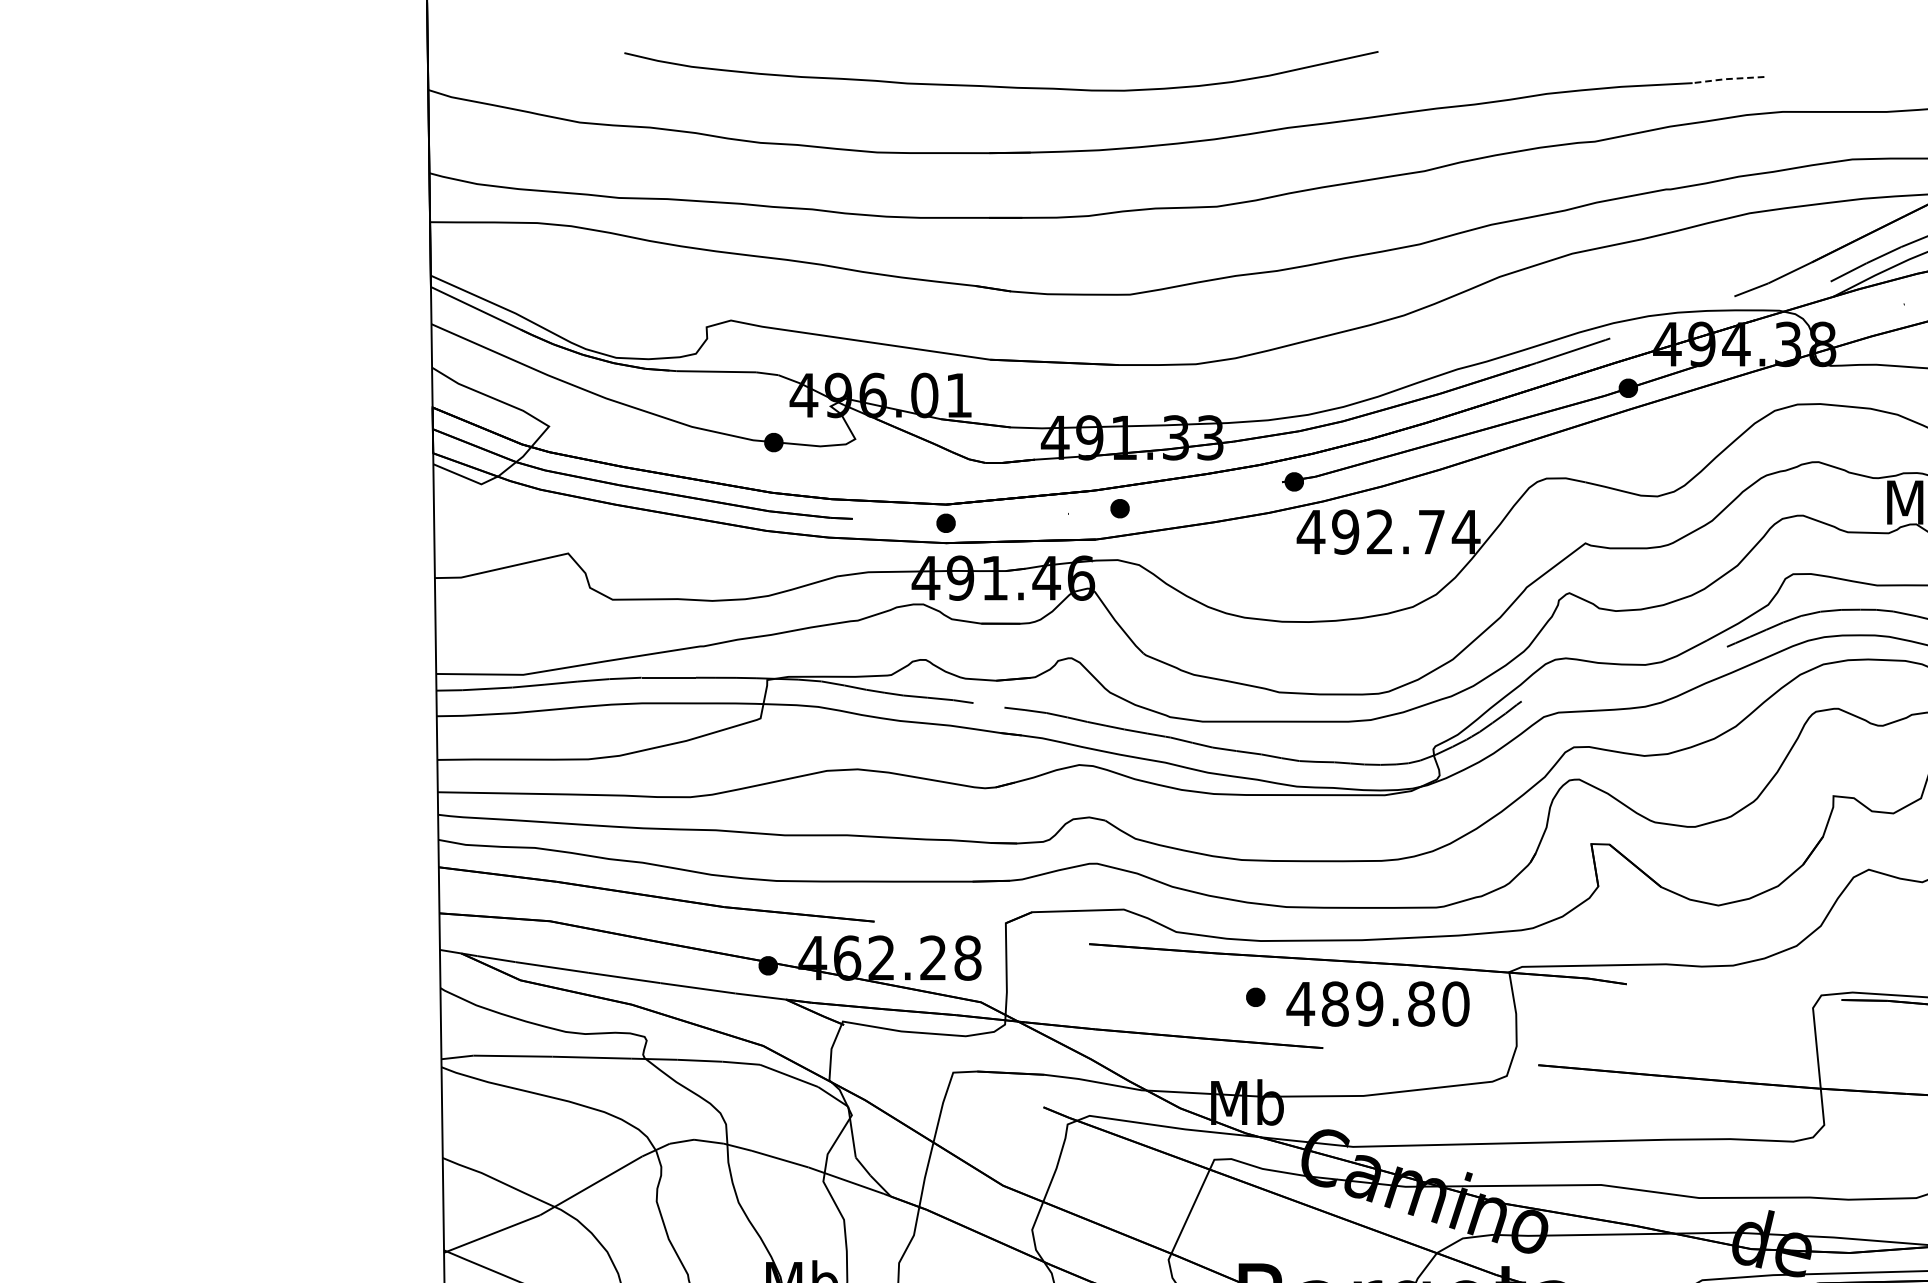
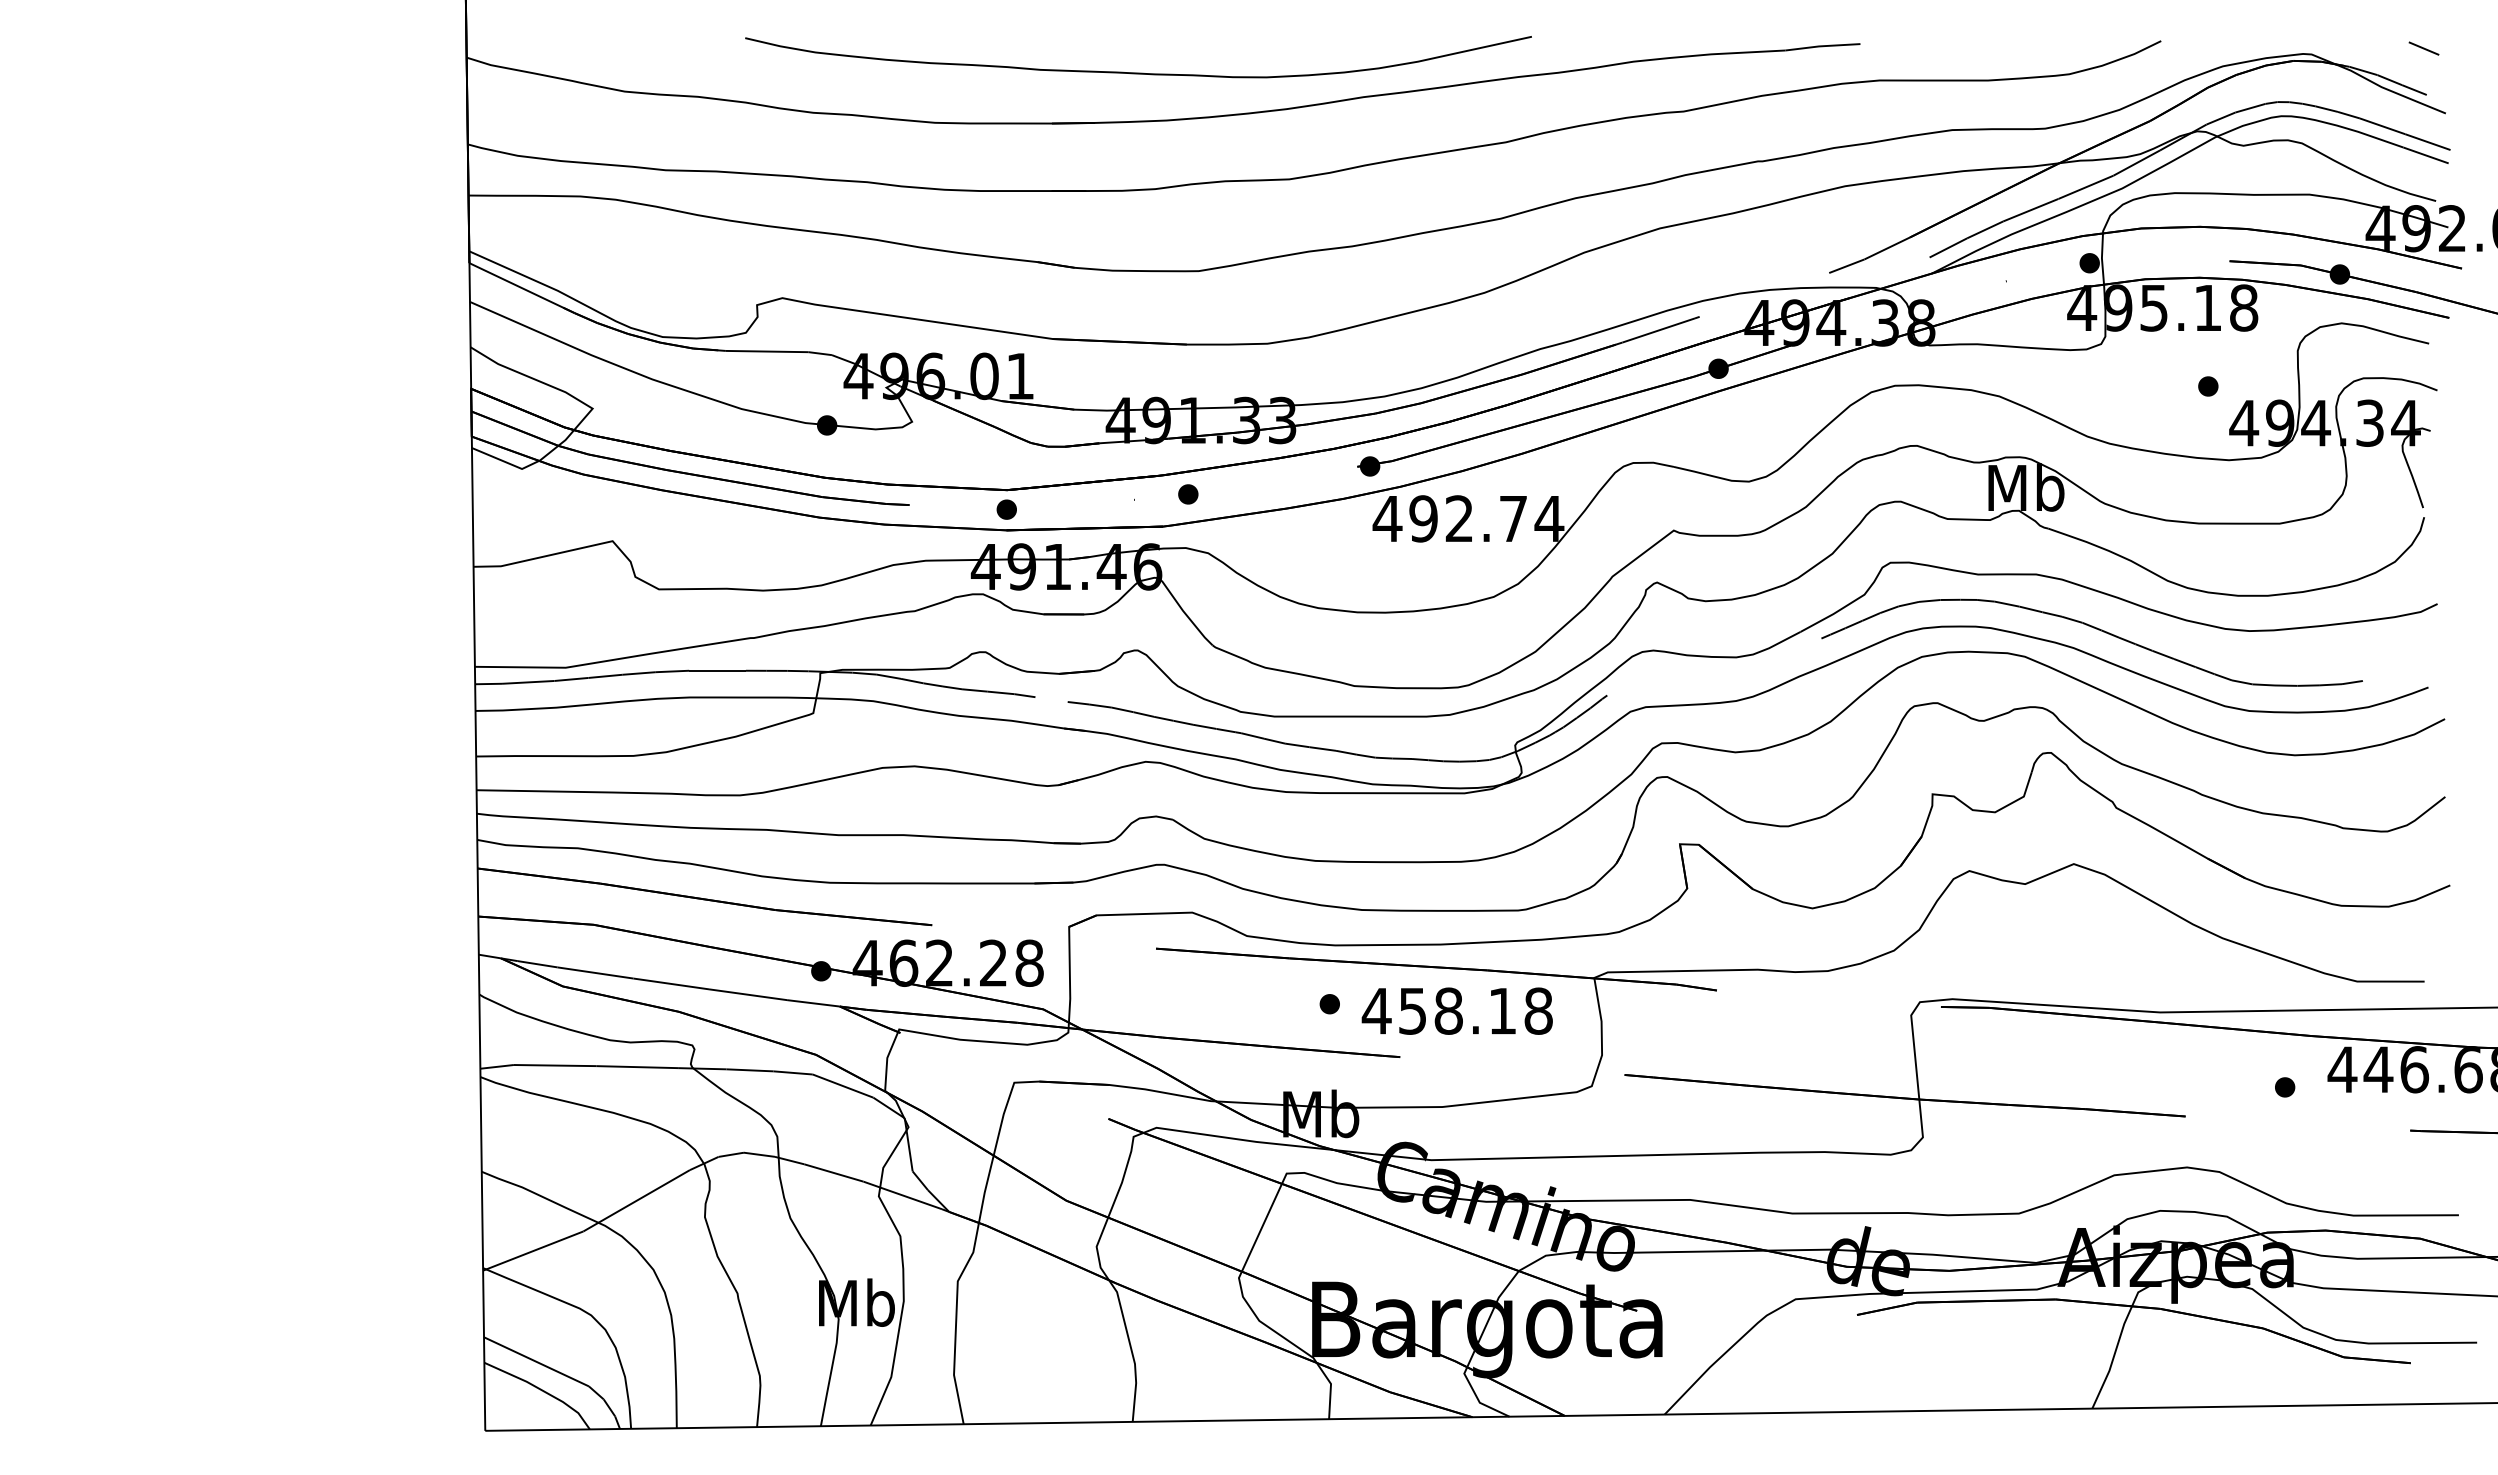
line: (1727, 79) -> (1821, 46), dashed -> solid
curve: (1001, 86) -> (1138, 72), moved
text: (1395, 1003) -> (1475, 1010), 489.80 -> 458.18

